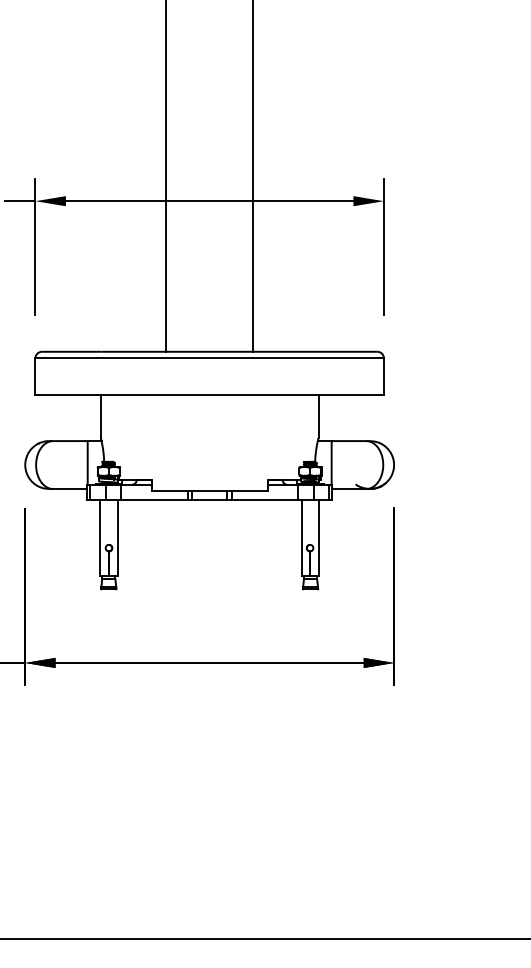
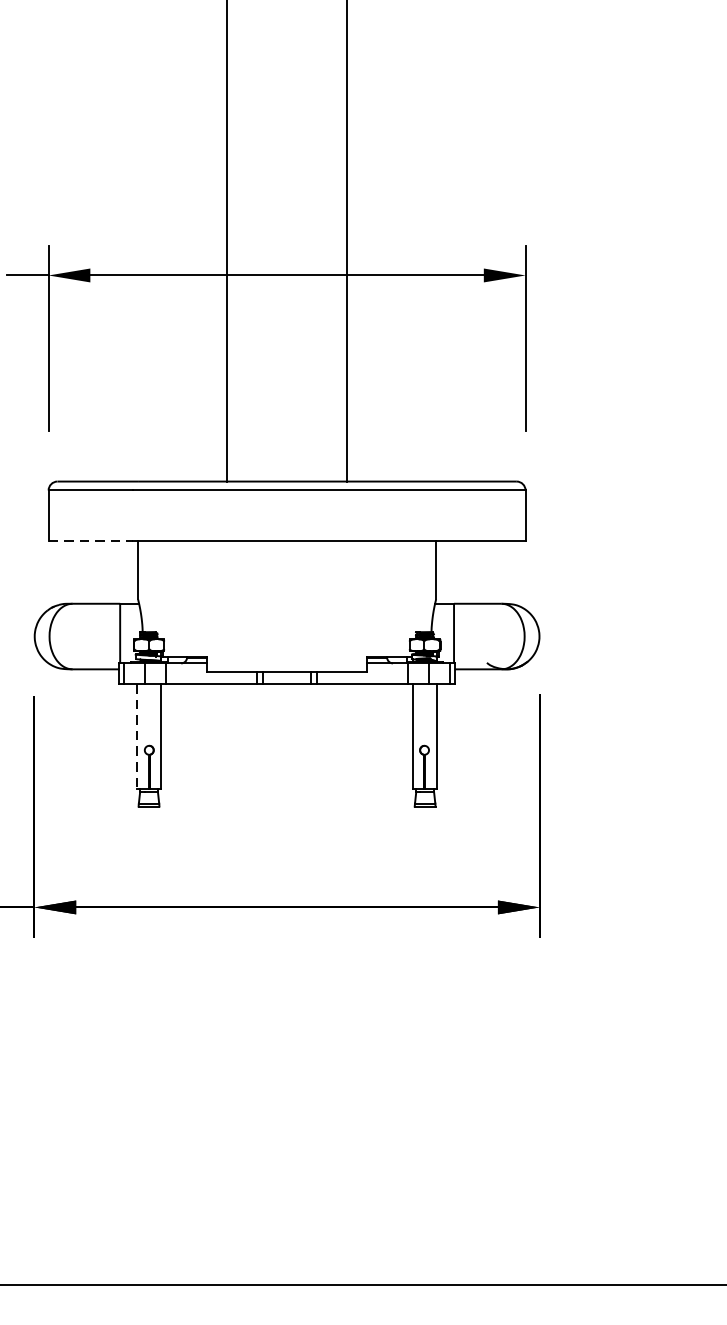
line: (66, 395) -> (91, 541), solid -> dashed
line: (100, 538) -> (137, 737), solid -> dashed

